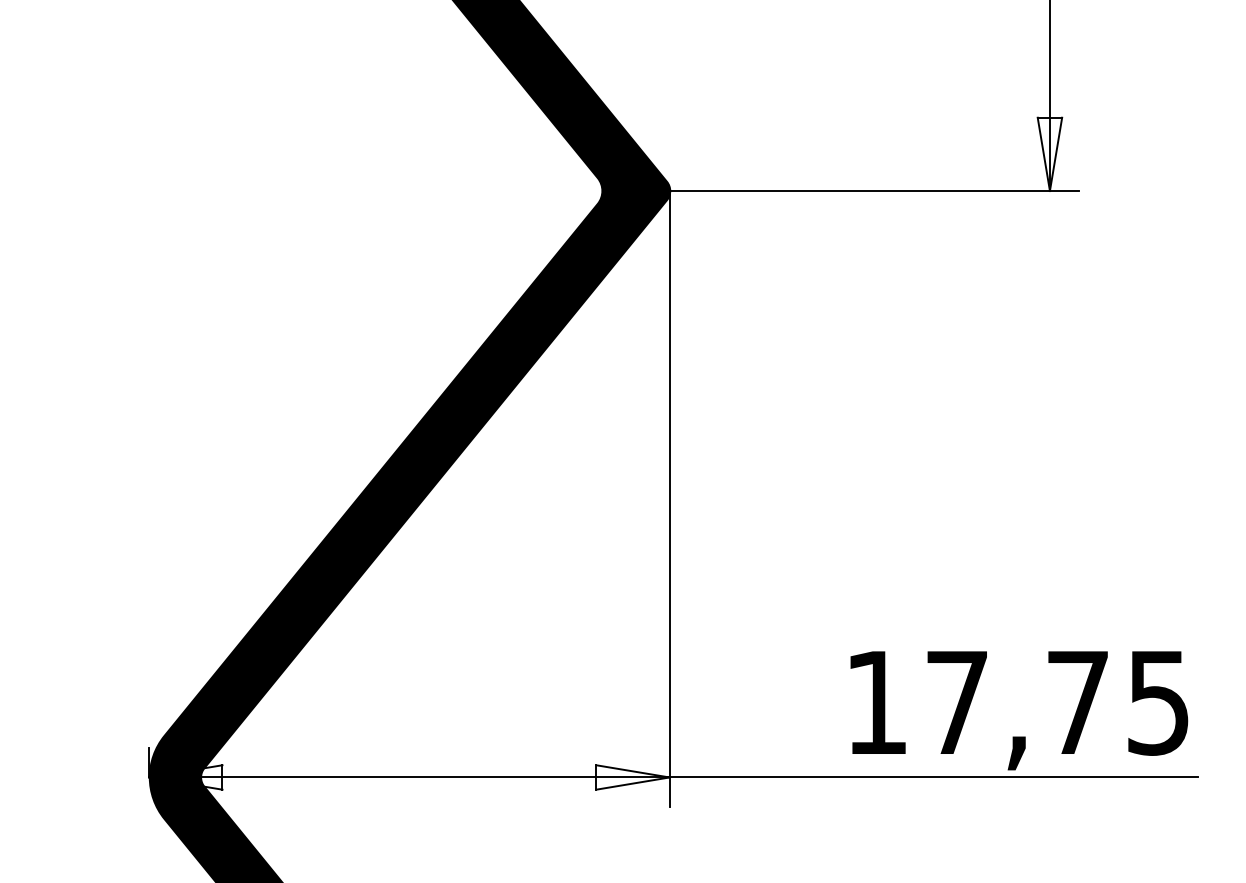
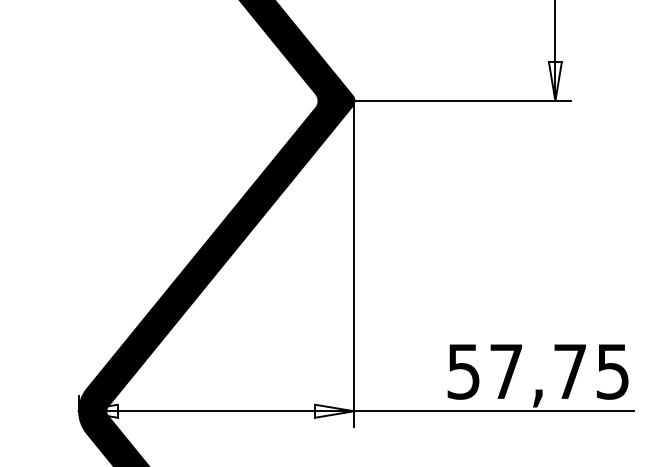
text: (876, 702) -> (463, 371), 17,75 -> 57,75

